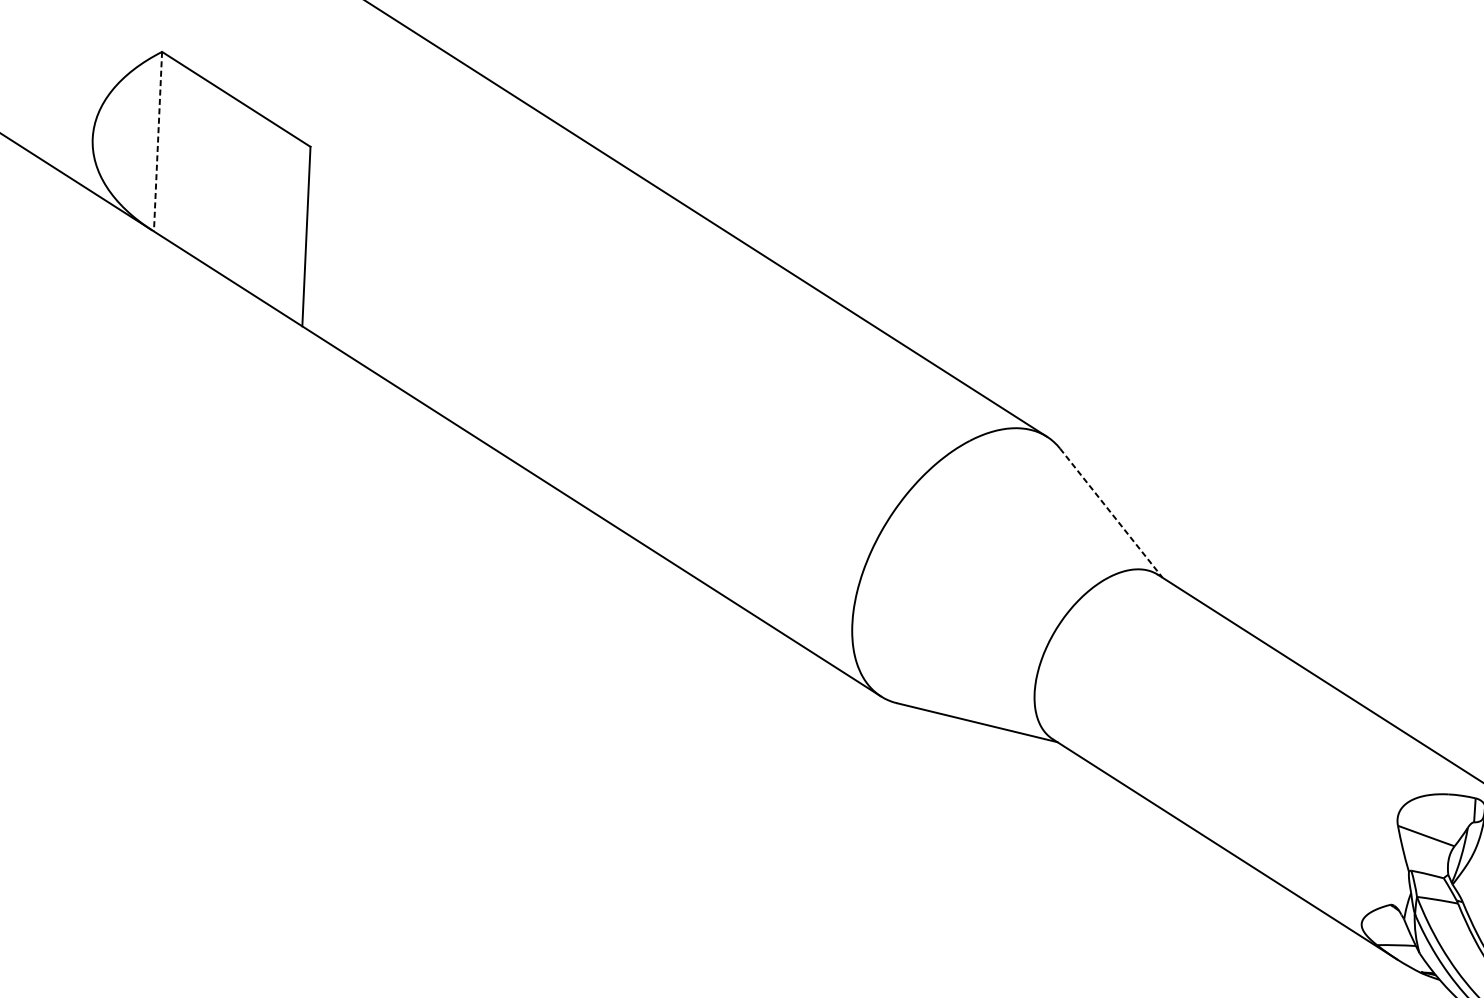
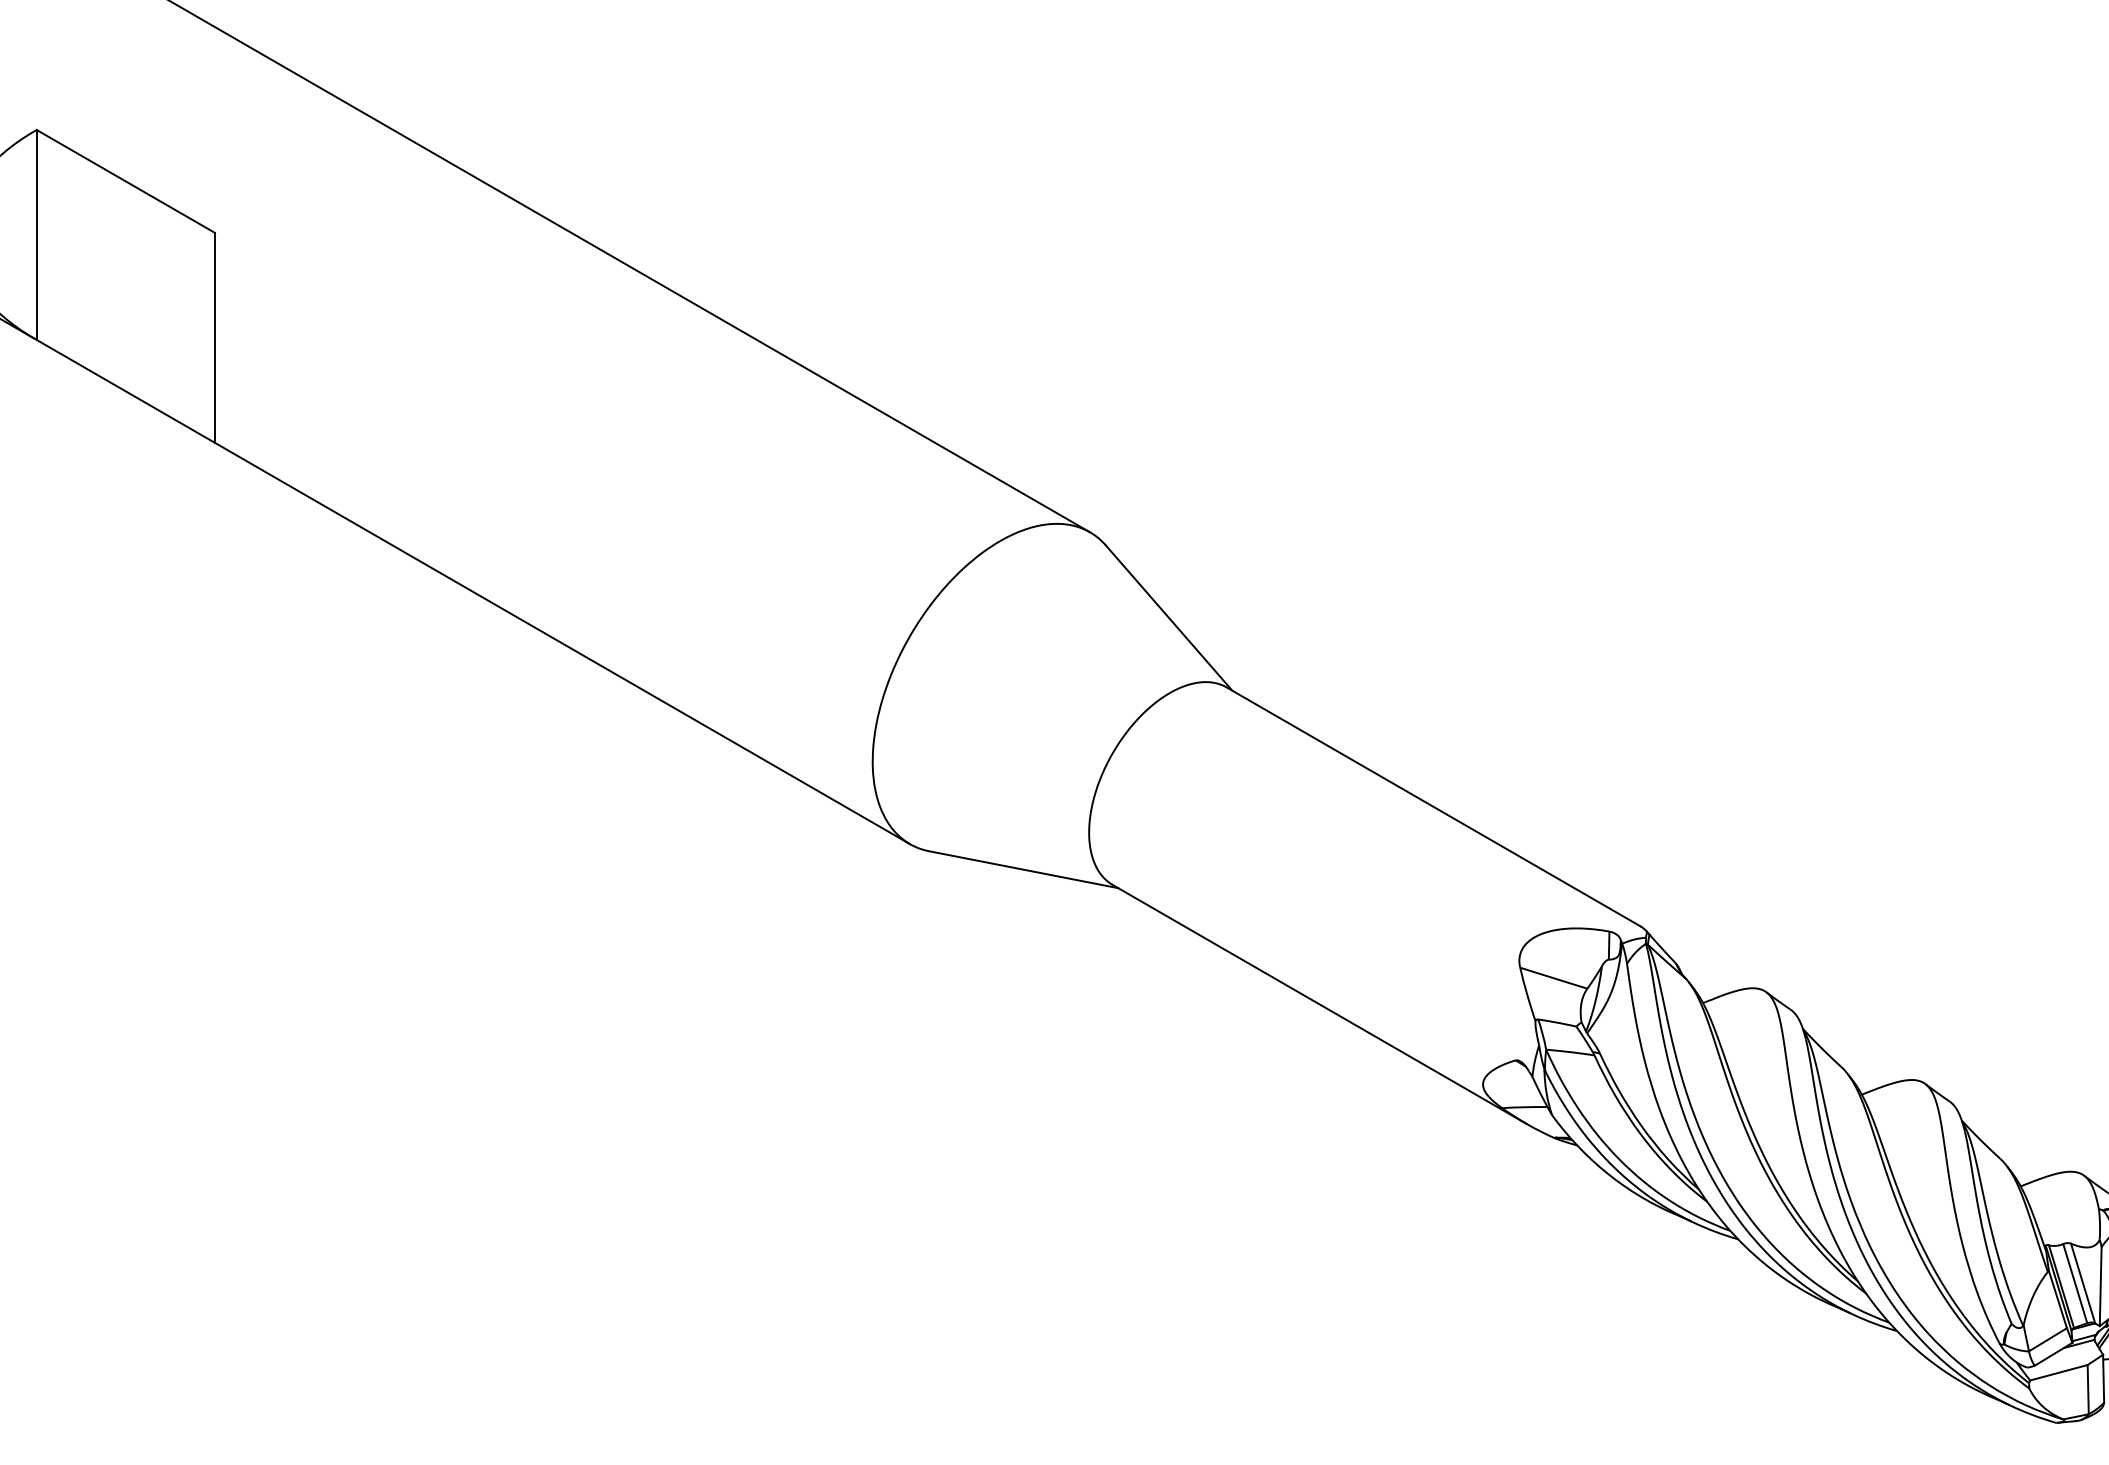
line: (157, 141) -> (36, 234), dashed -> solid
line: (1111, 513) -> (1169, 618), dashed -> solid

